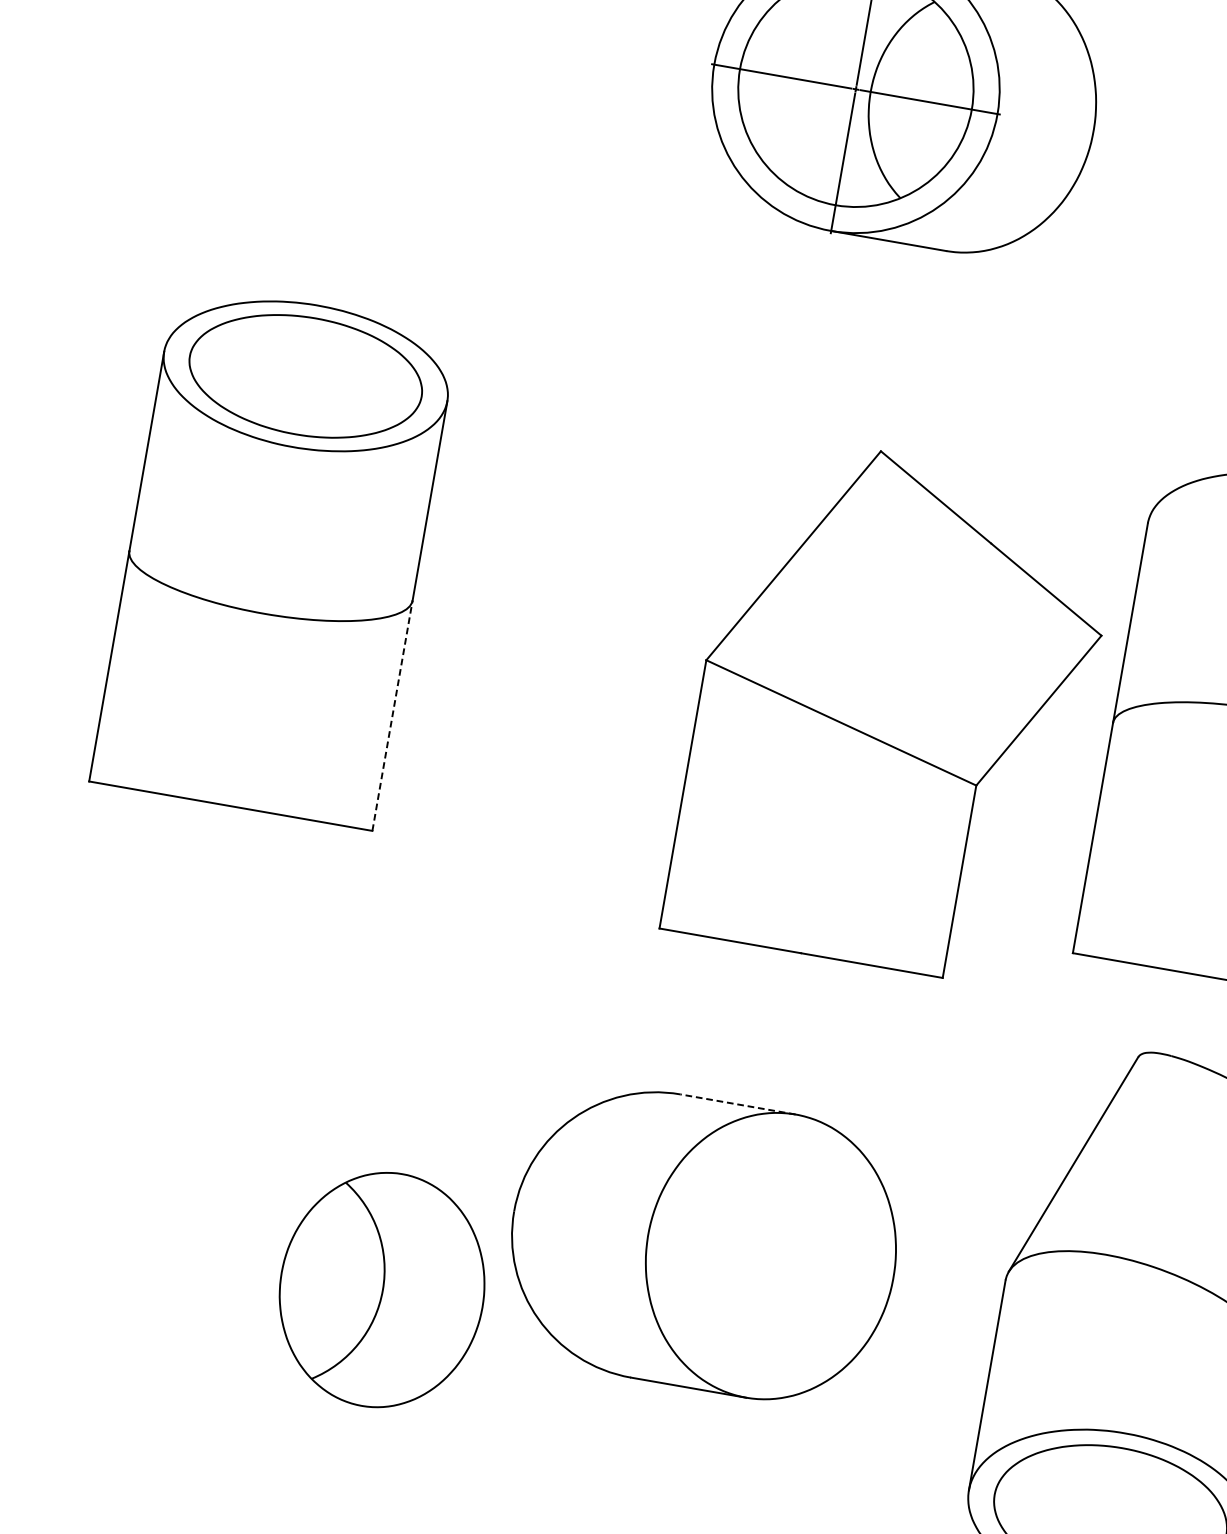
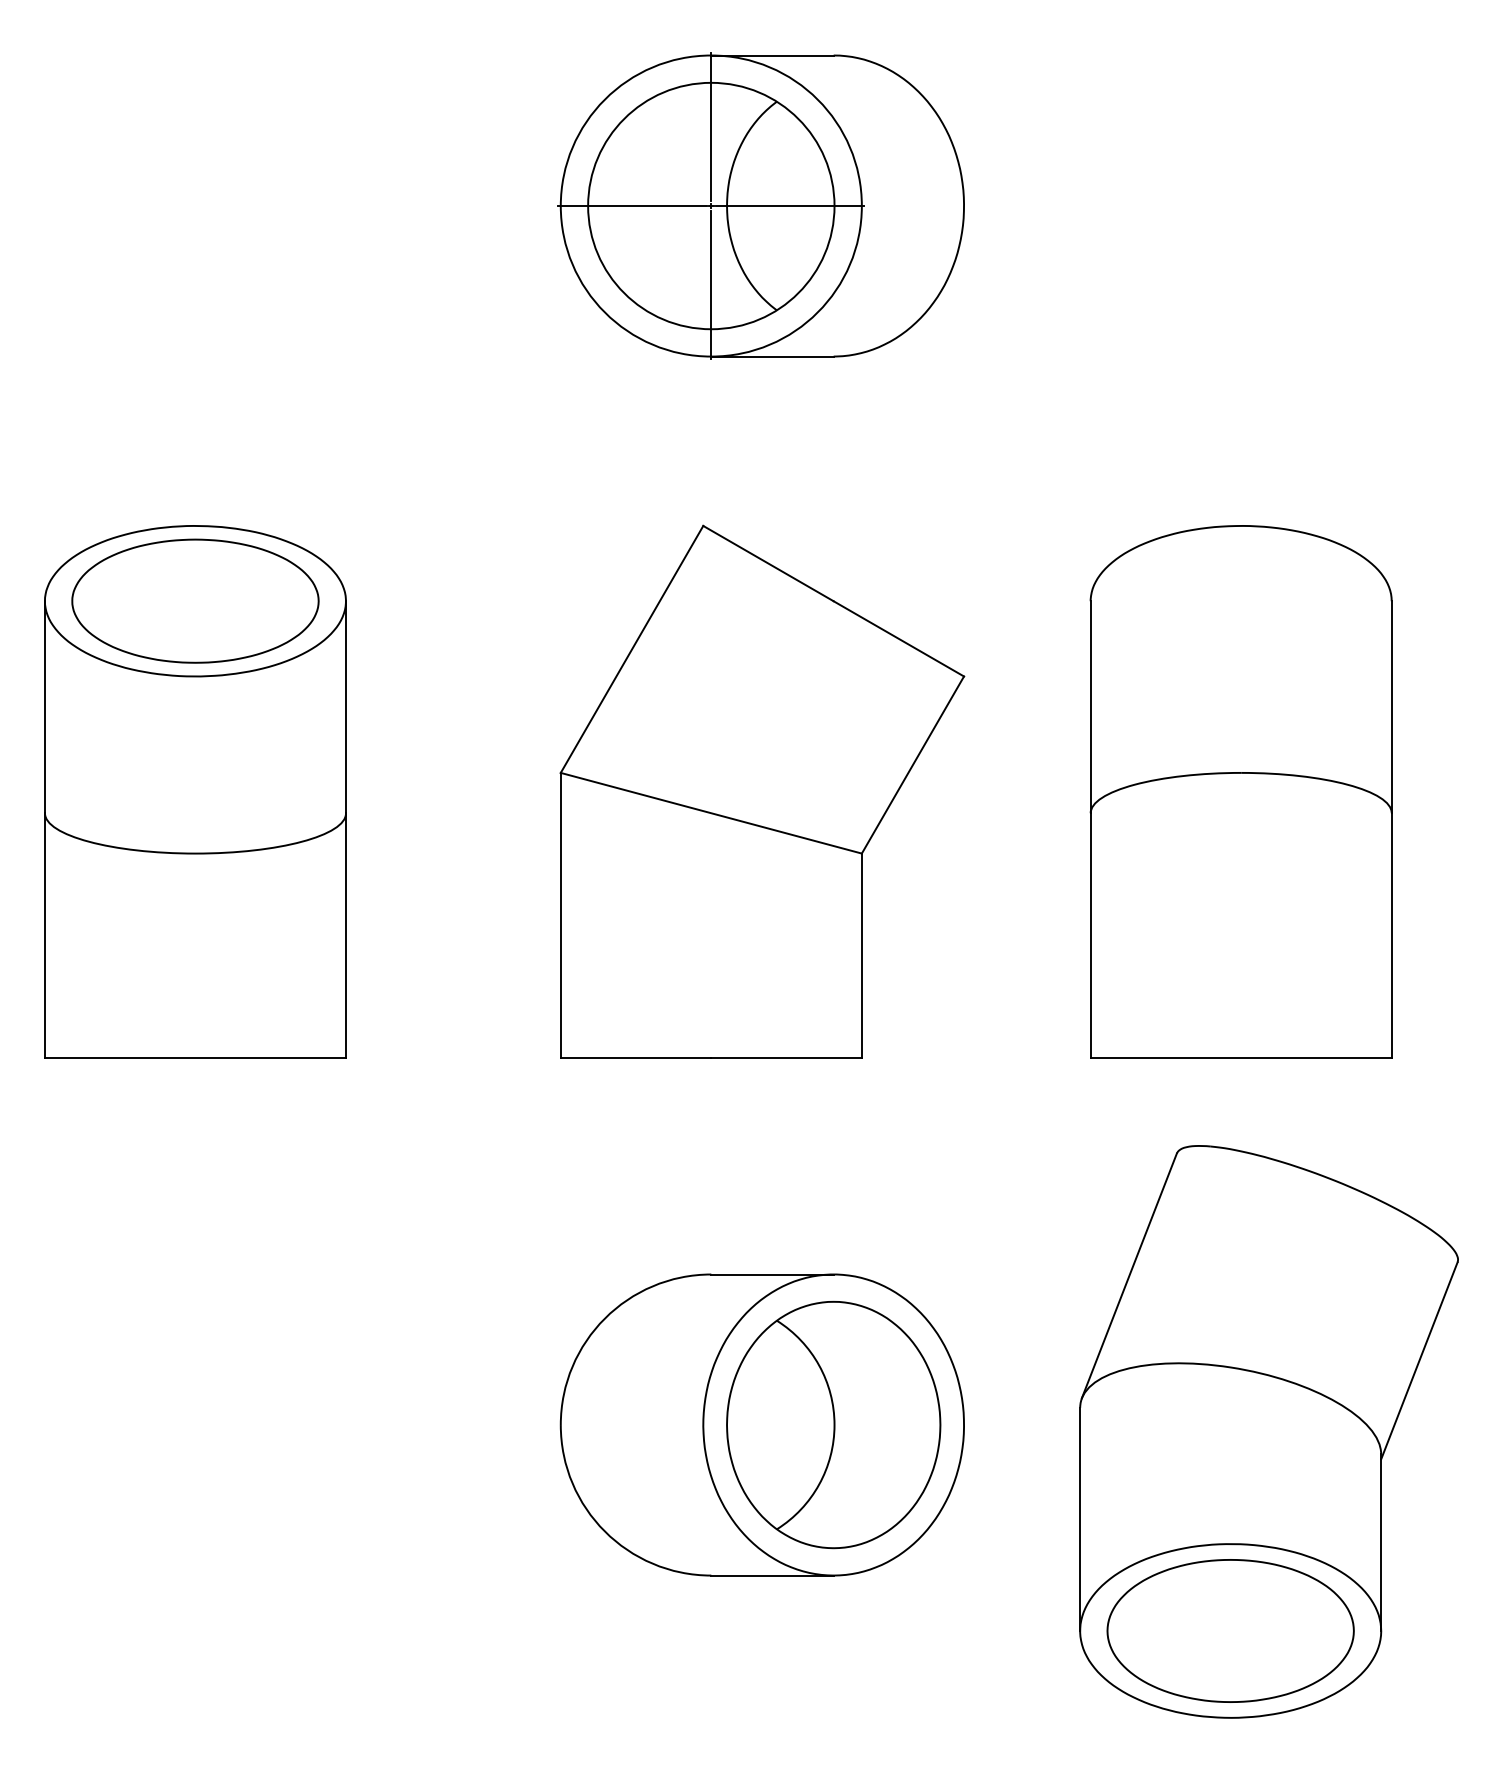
part: (893, 710) -> (762, 791), moved
line: (392, 715) -> (346, 935), dashed -> solid
line: (738, 1104) -> (772, 1274), dashed -> solid
part: (382, 1289) -> (833, 1424), moved

